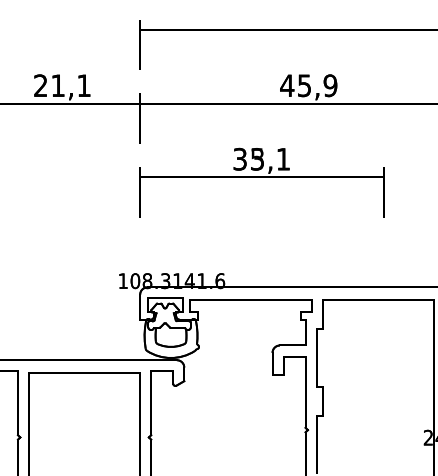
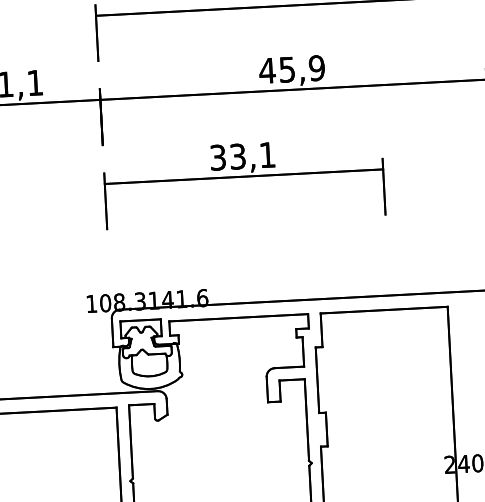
text: (257, 158) -> (237, 155), 35,1 -> 33,1

